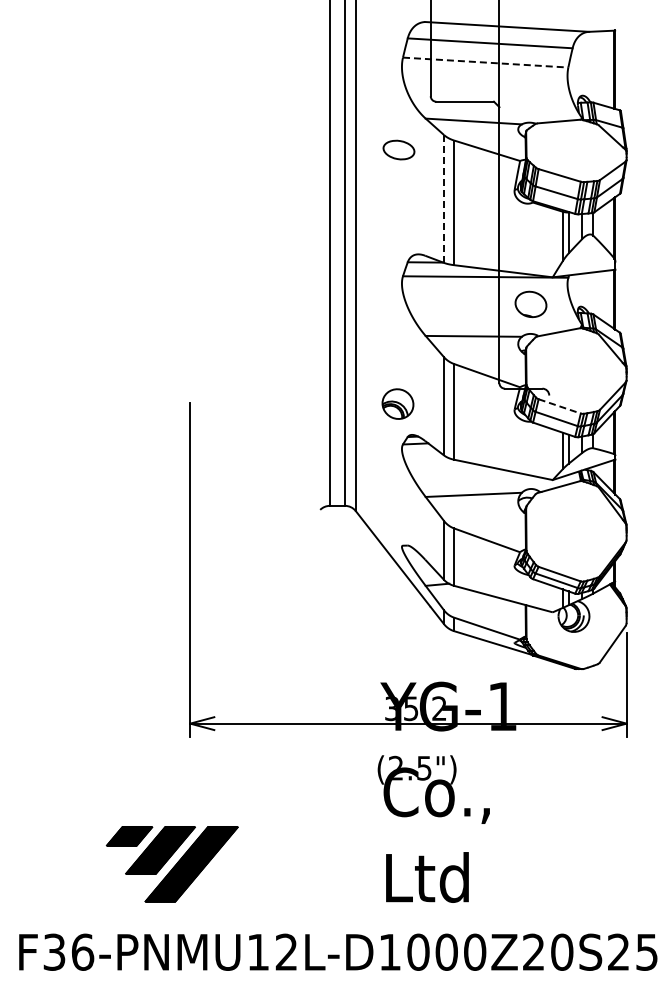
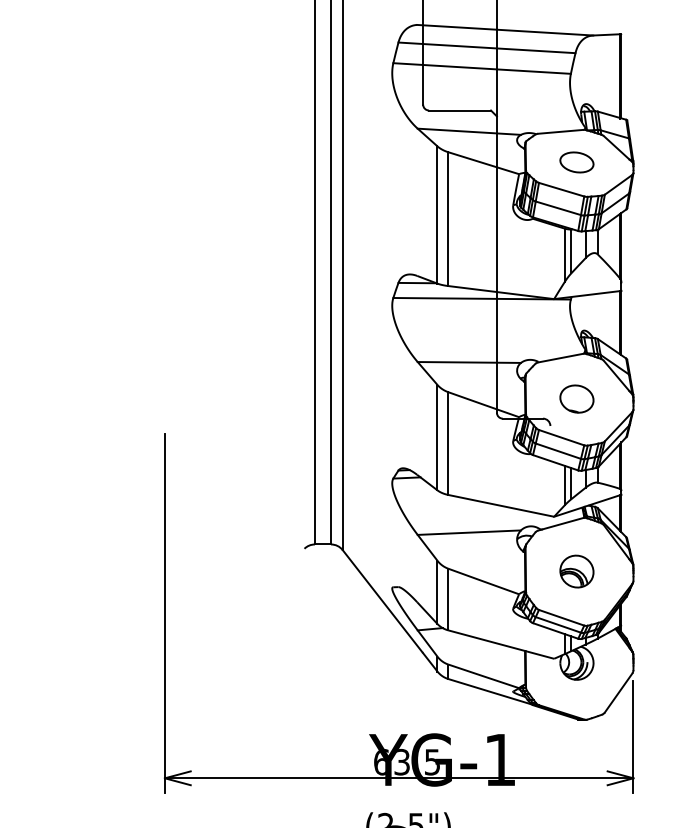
line: (485, 62) -> (481, 68), dashed -> solid
part: (398, 149) -> (576, 161), moved
line: (444, 198) -> (437, 214), dashed -> solid
part: (530, 304) -> (576, 399), moved
part: (397, 403) -> (576, 570), moved
line: (560, 406) -> (562, 437), dashed -> solid
text: (415, 708) -> (406, 762), 35.2 -> 63.5

